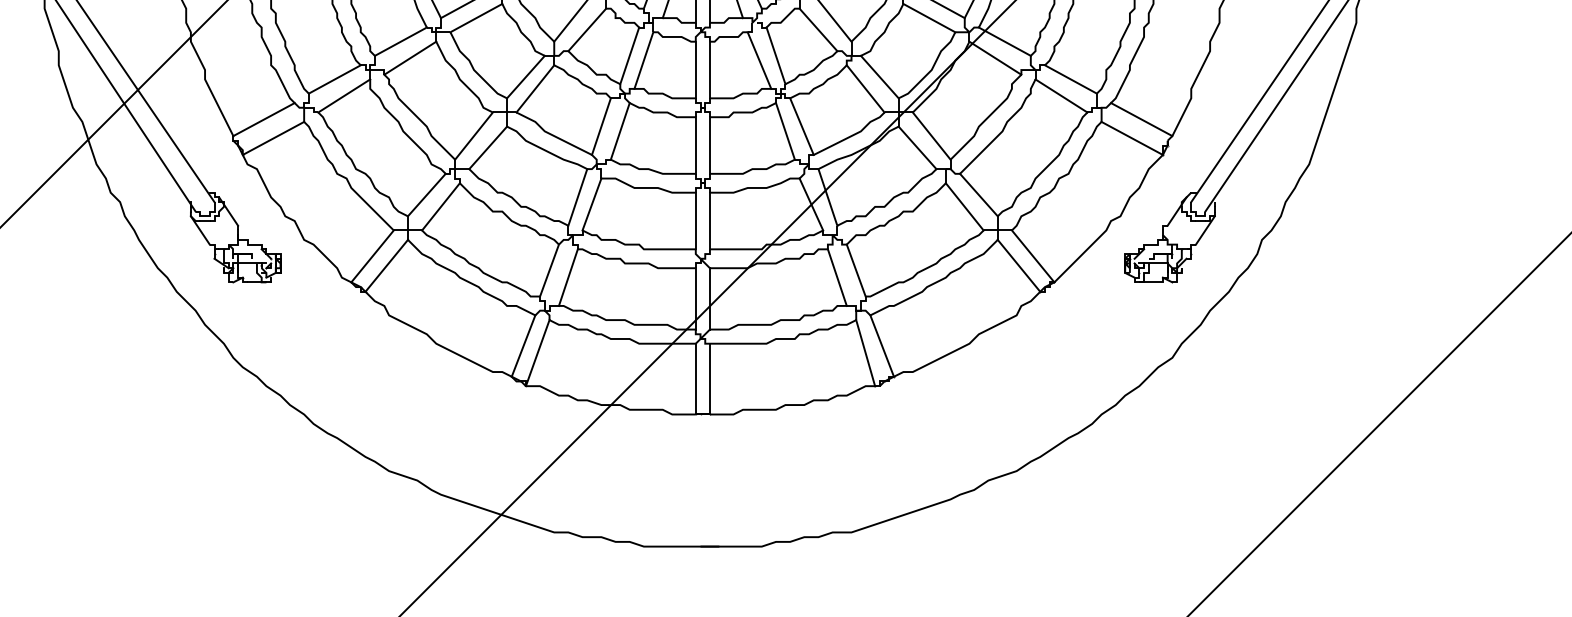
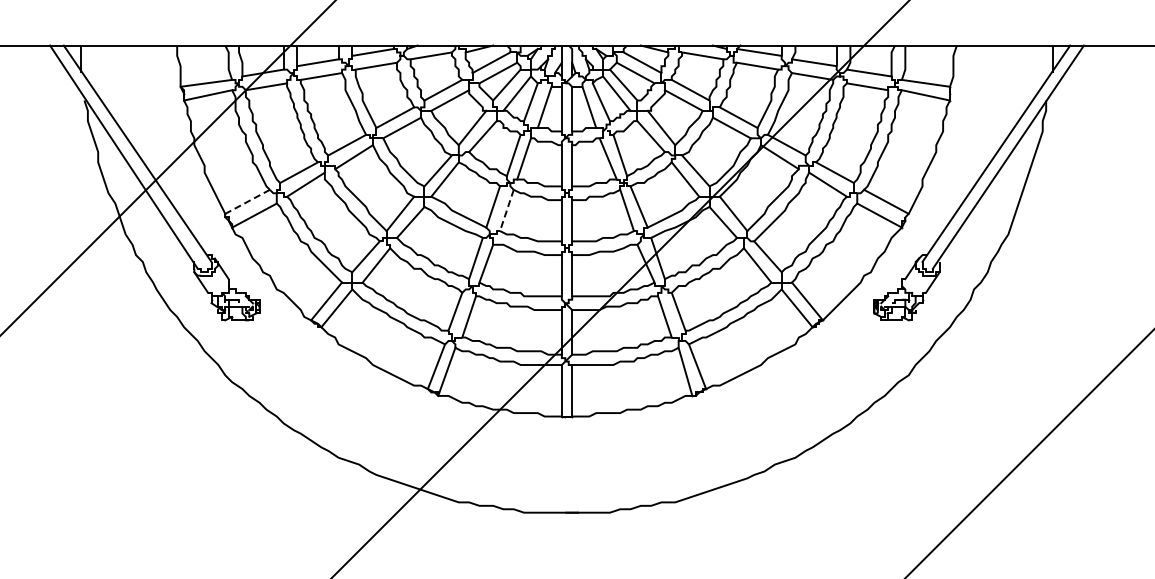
line: (263, 120) -> (247, 202), solid -> dashed
line: (619, 131) -> (506, 210), solid -> dashed

